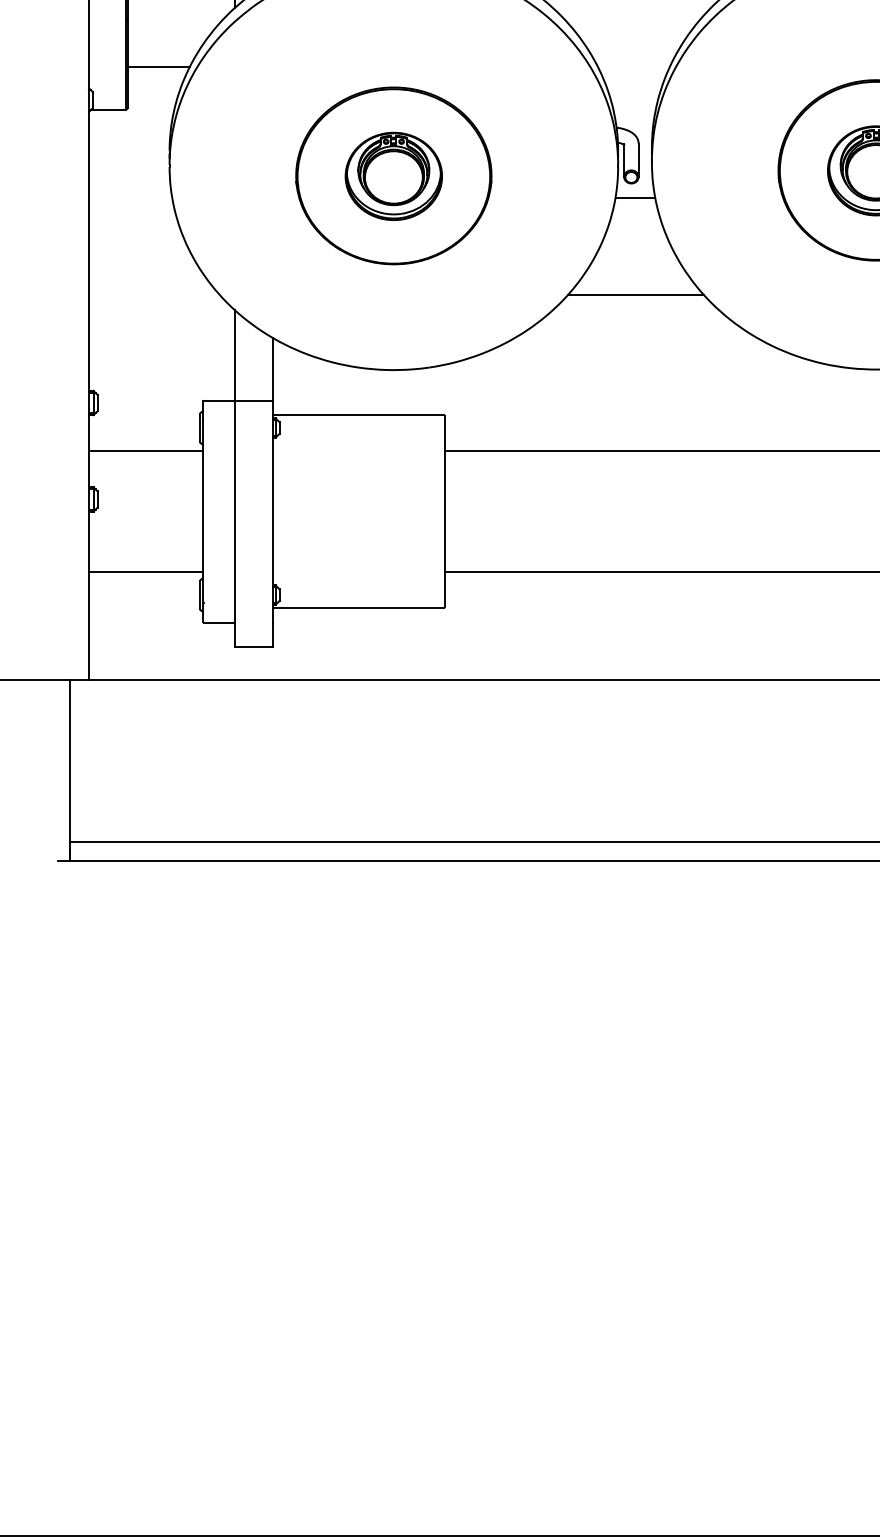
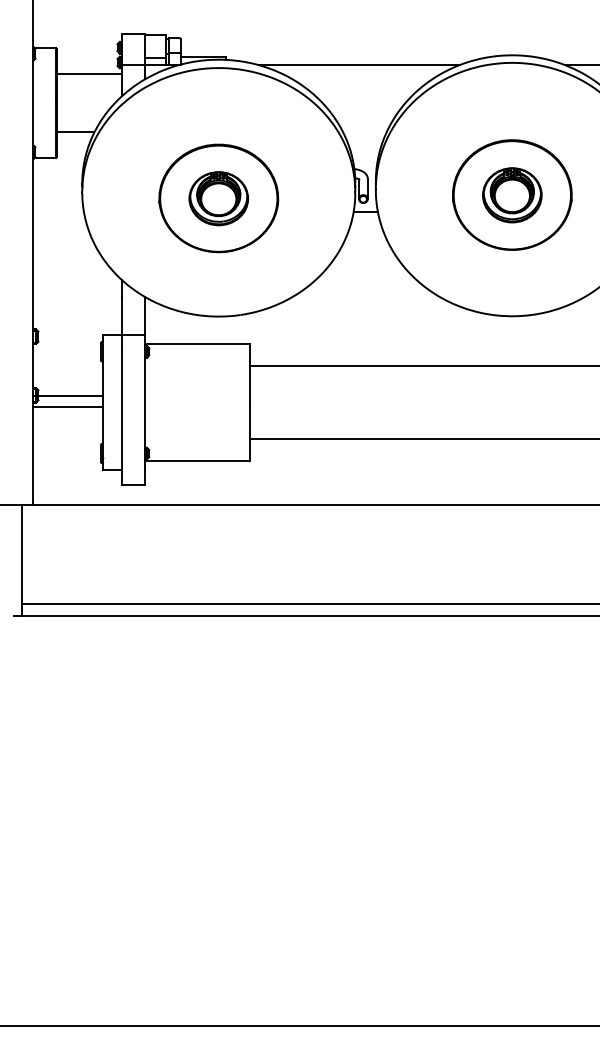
line: (636, 294) -> (366, 270), removed
line: (145, 452) -> (67, 407), moved
line: (145, 572) -> (67, 396), moved

